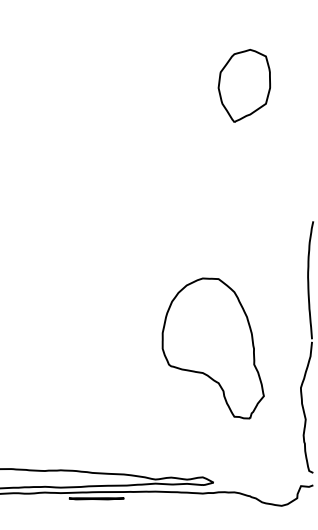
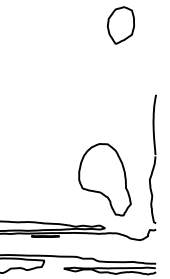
part: (212, 347) -> (104, 179), moved

